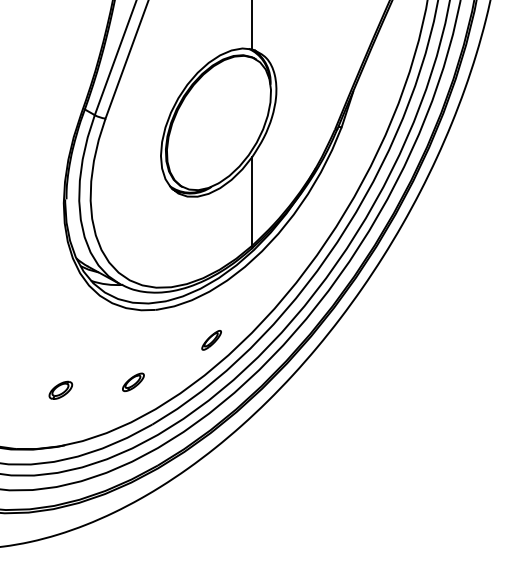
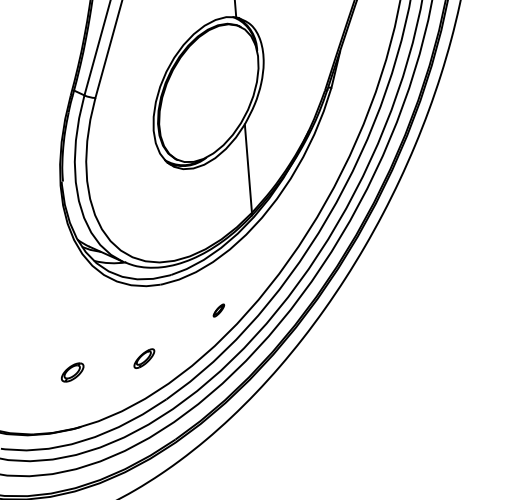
part: (211, 340) -> (218, 310), size x0.6

